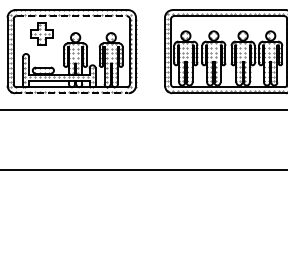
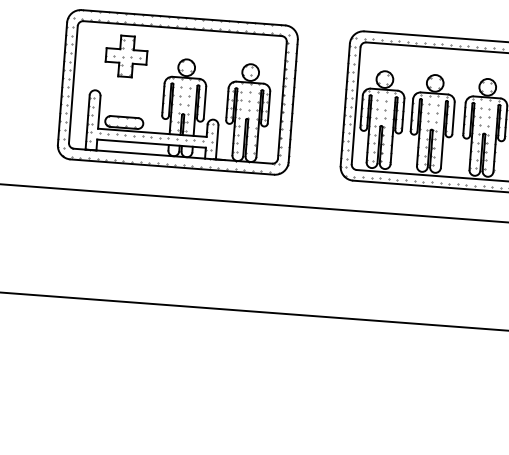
line: (72, 16) -> (183, 29), dashed -> solid
line: (71, 93) -> (171, 167), dashed -> solid

